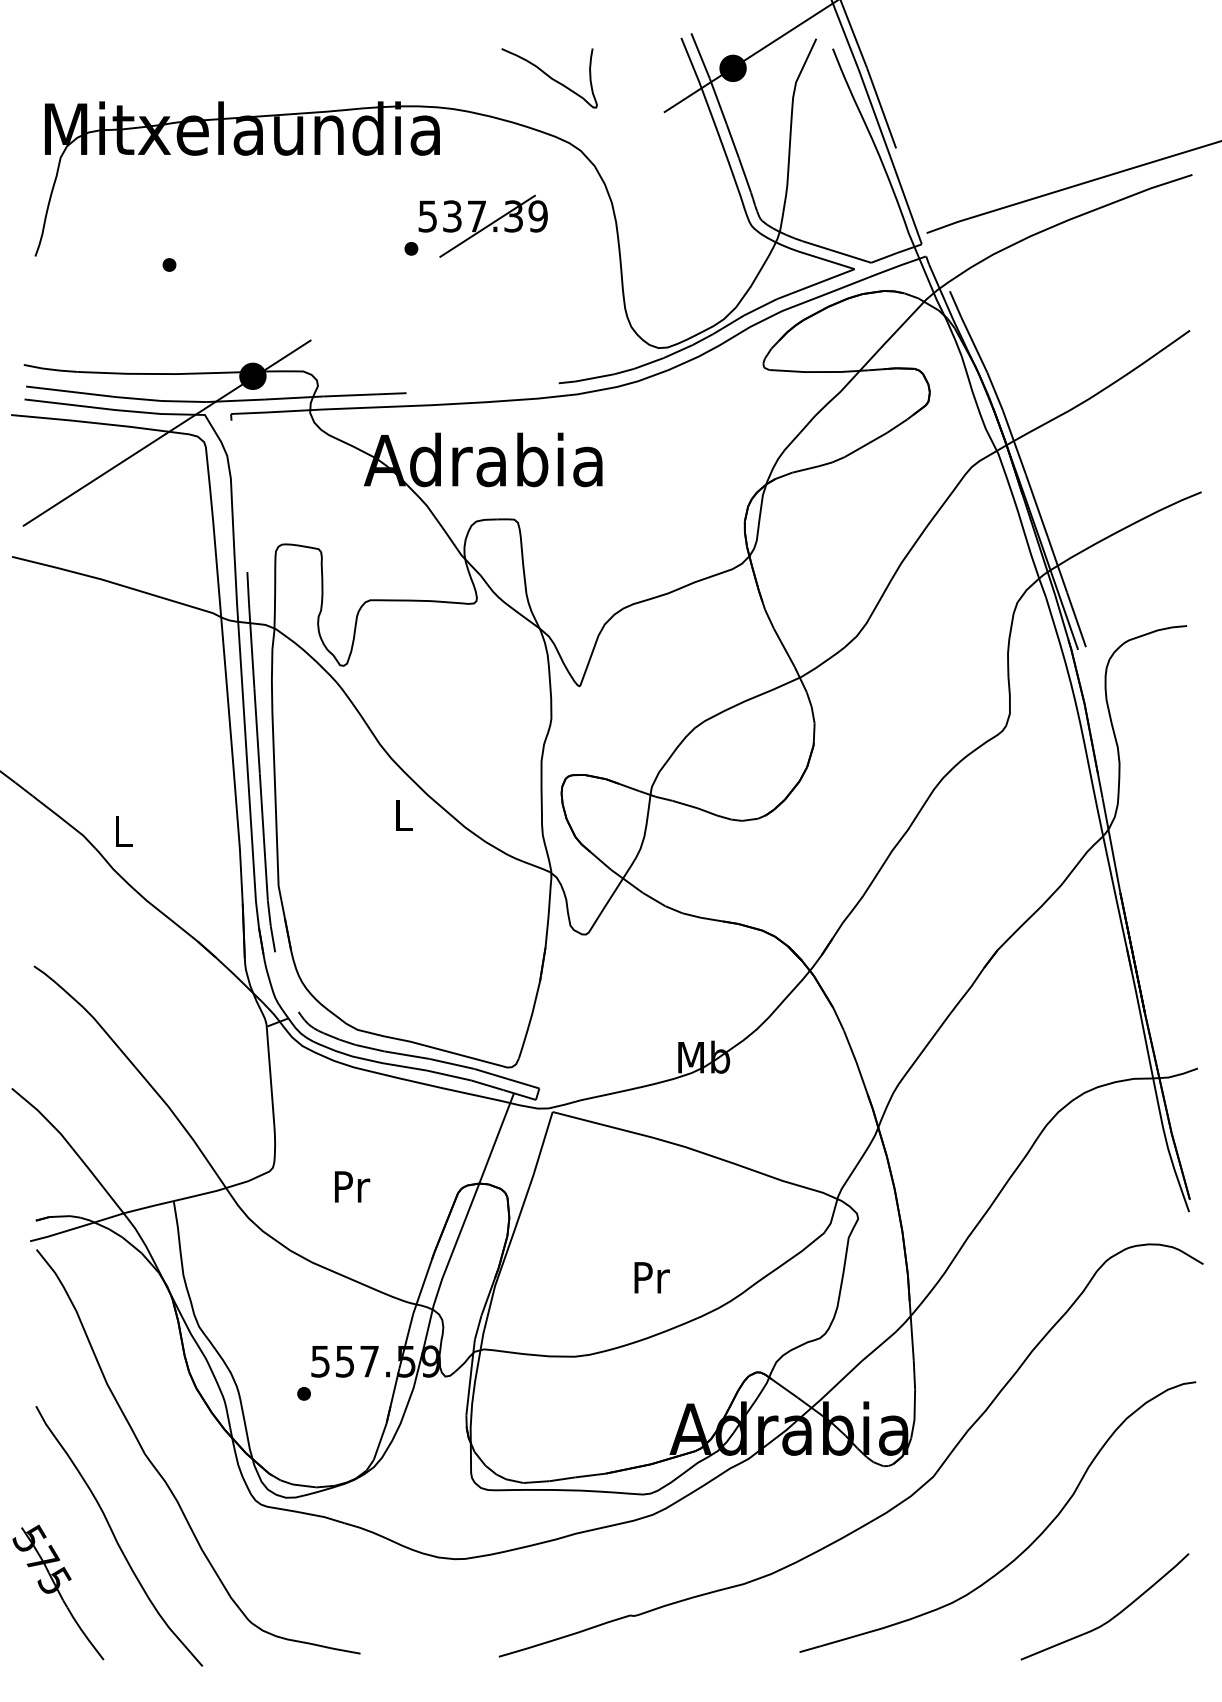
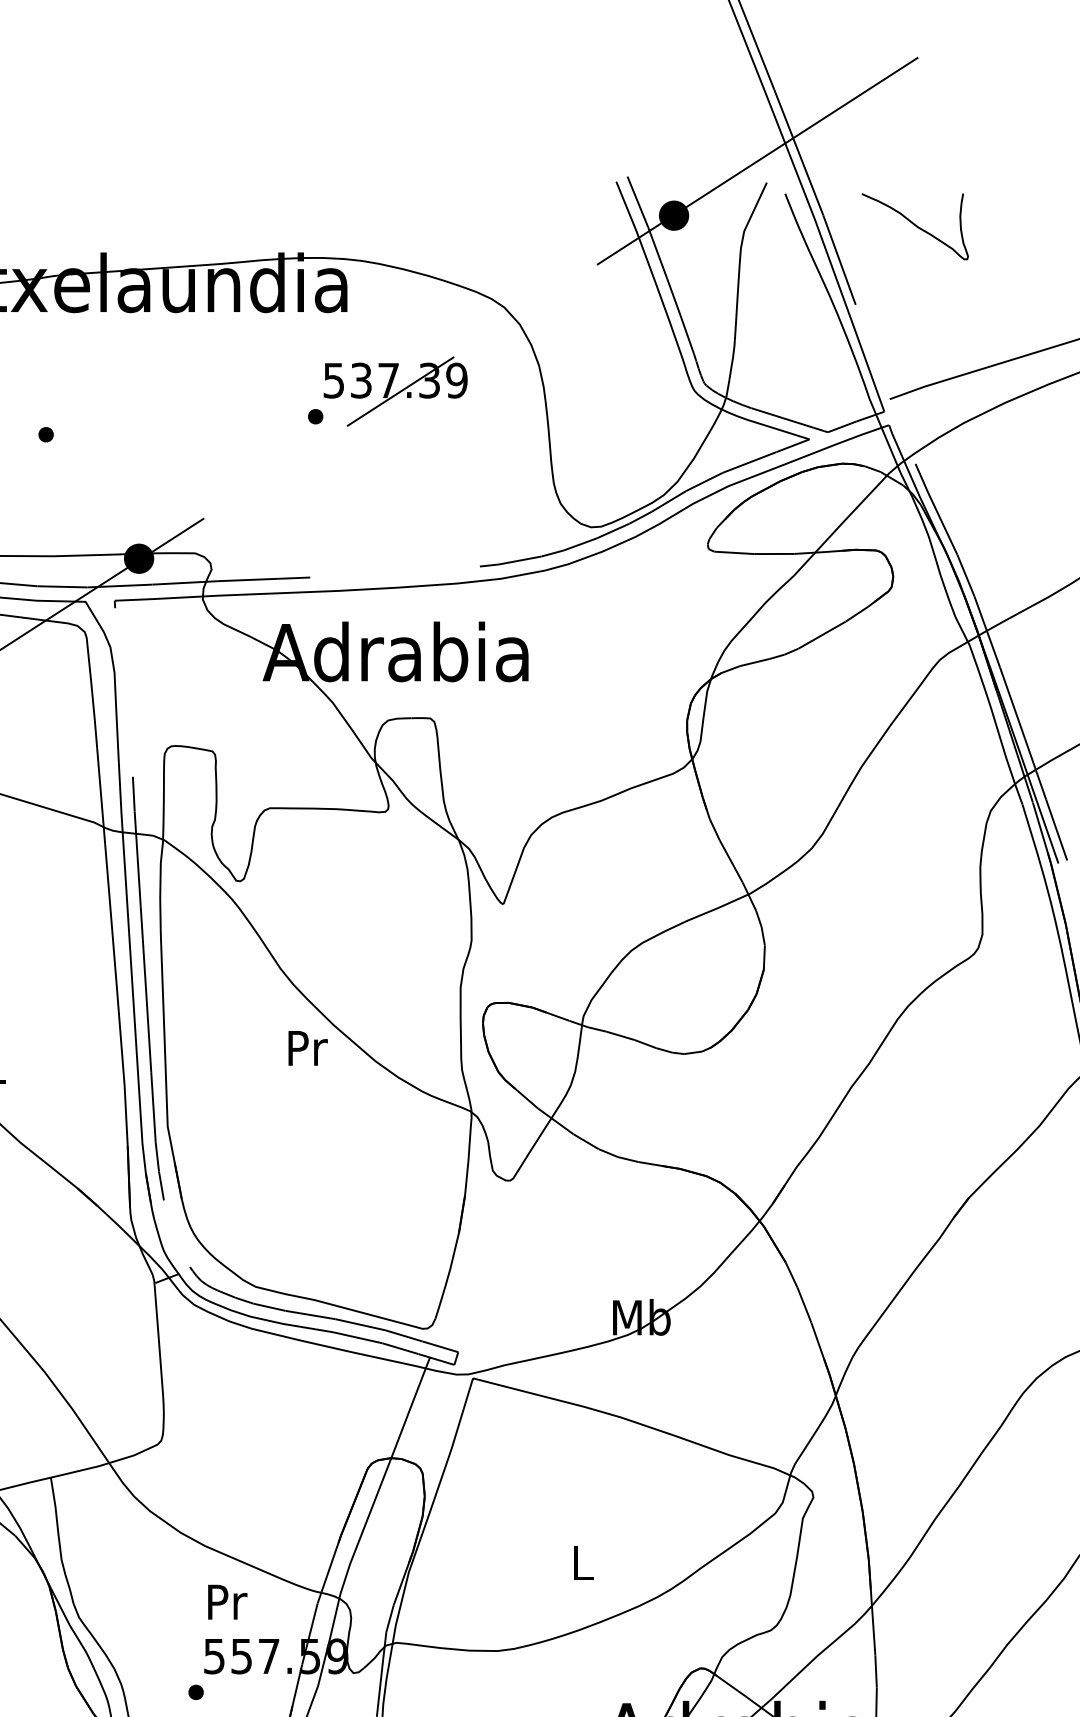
curve: (549, 77) -> (915, 225), moved
text: (404, 815) -> (307, 1048), L -> Pr
text: (352, 1186) -> (227, 1601), moved
text: (651, 1277) -> (583, 1562), Pr -> L

